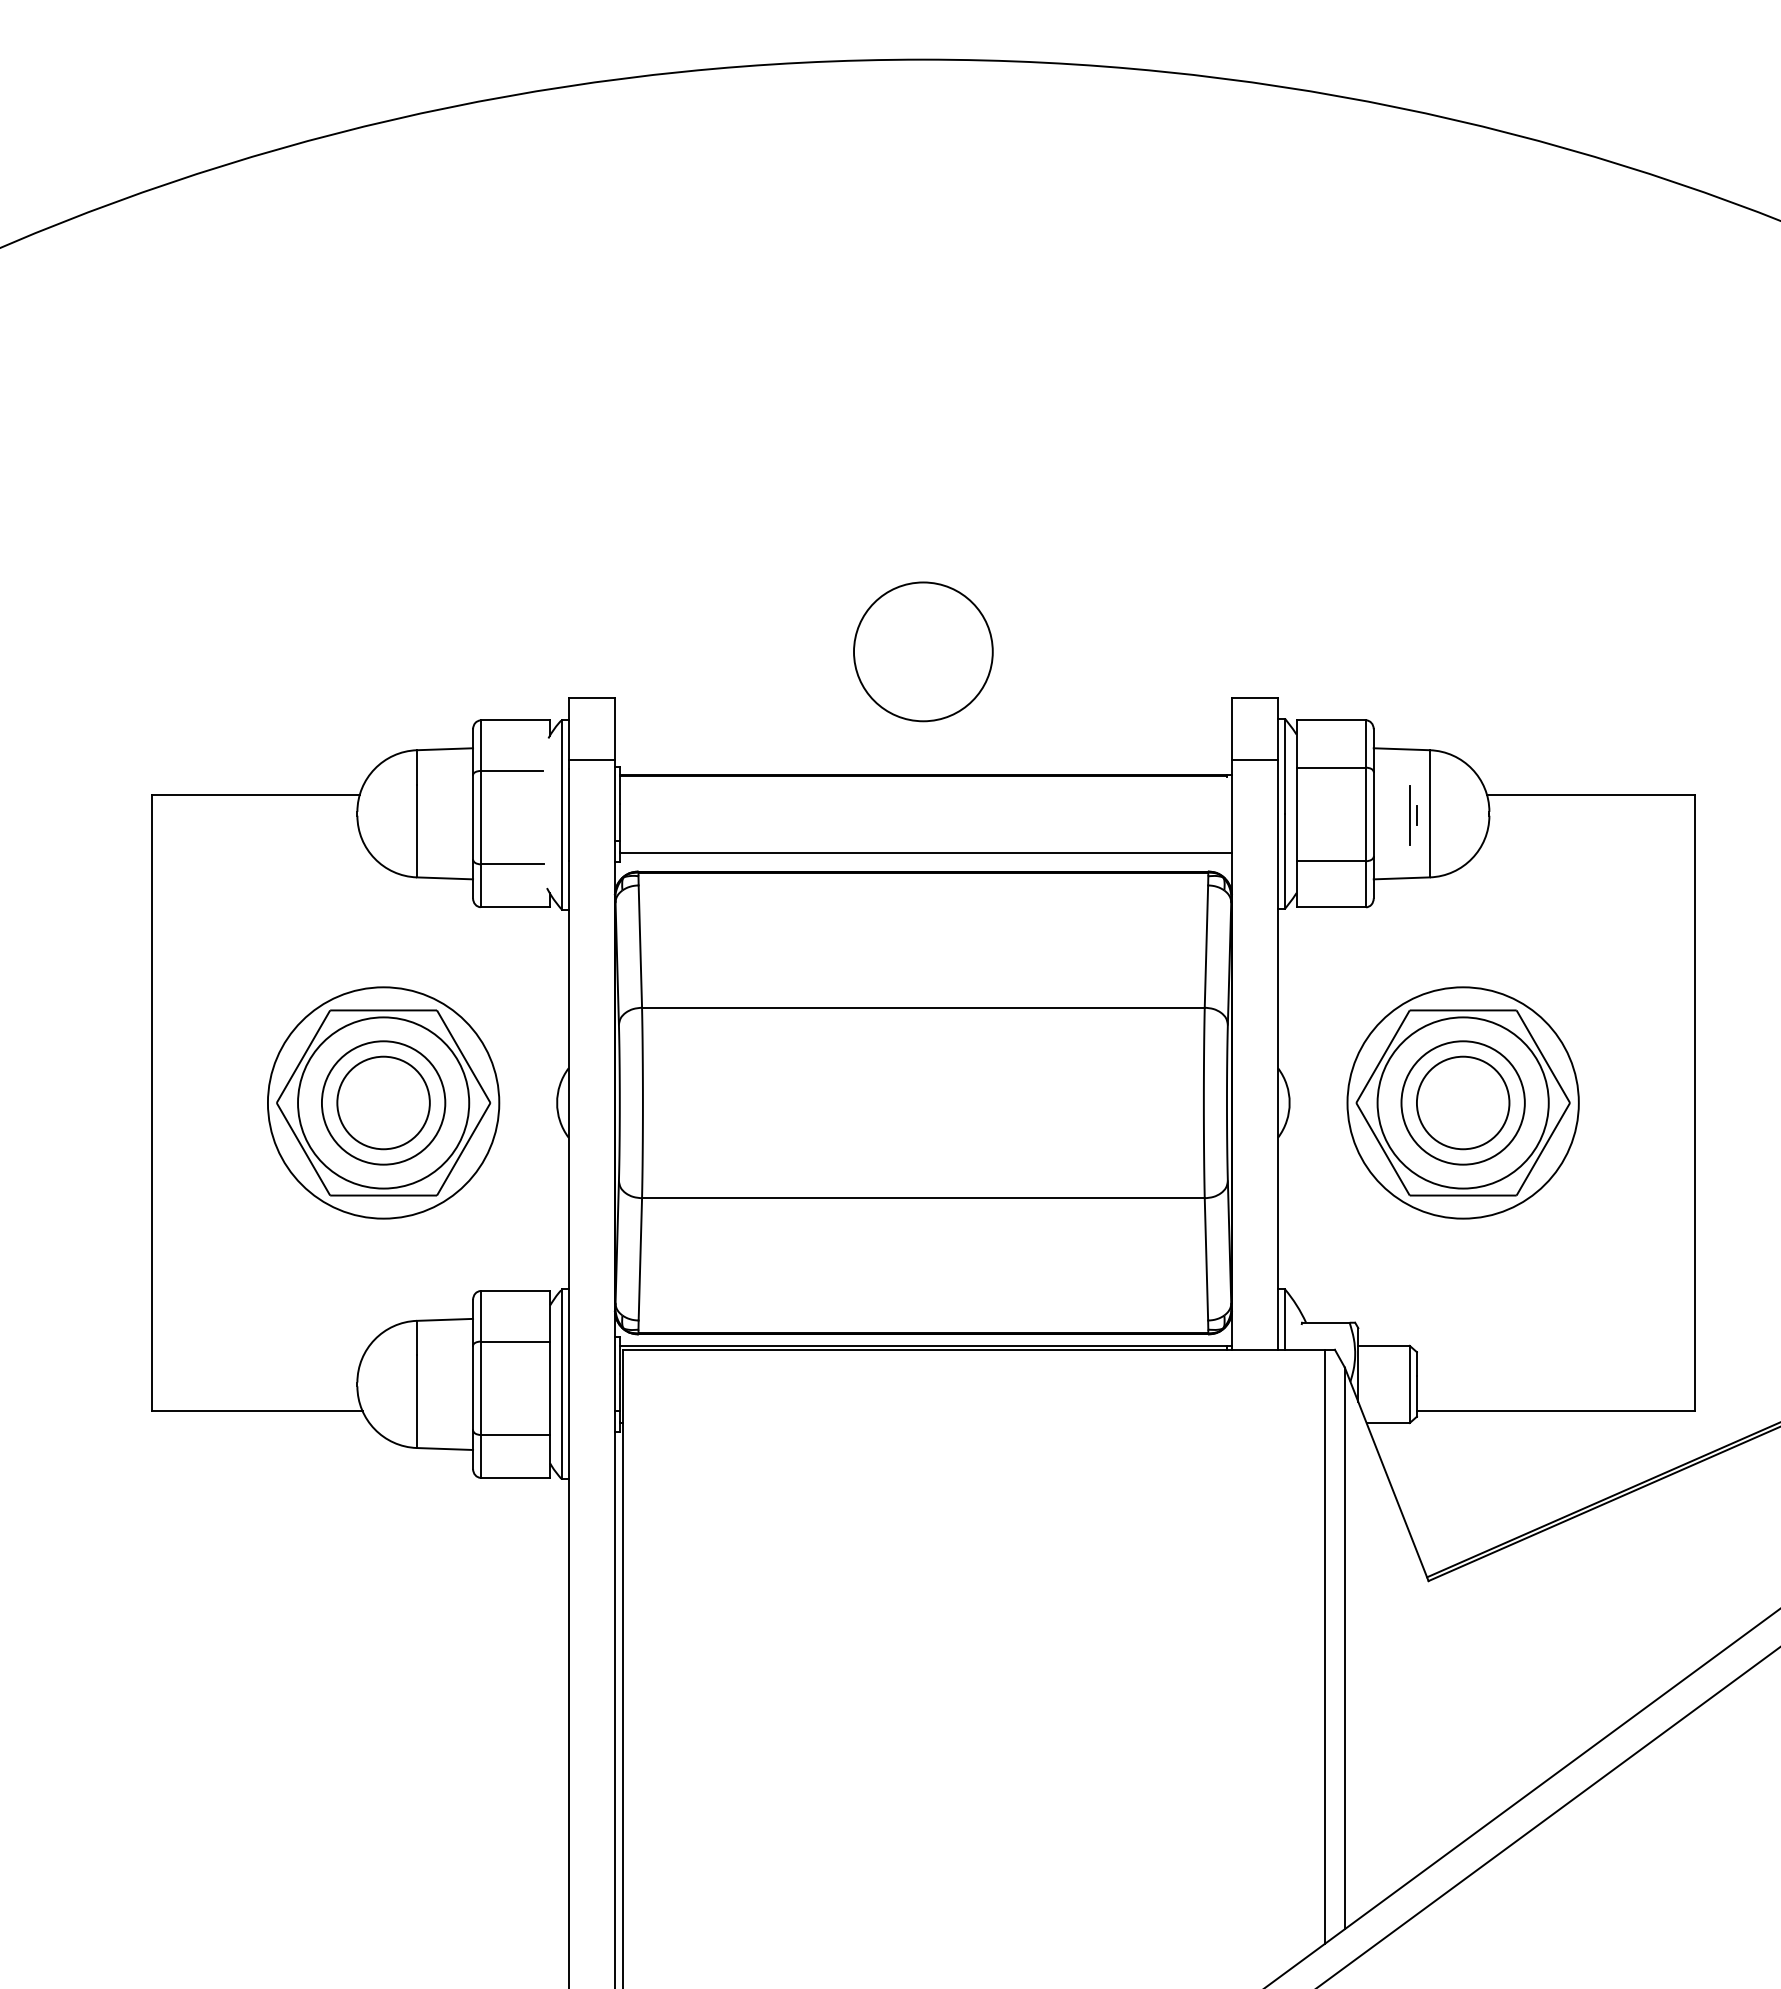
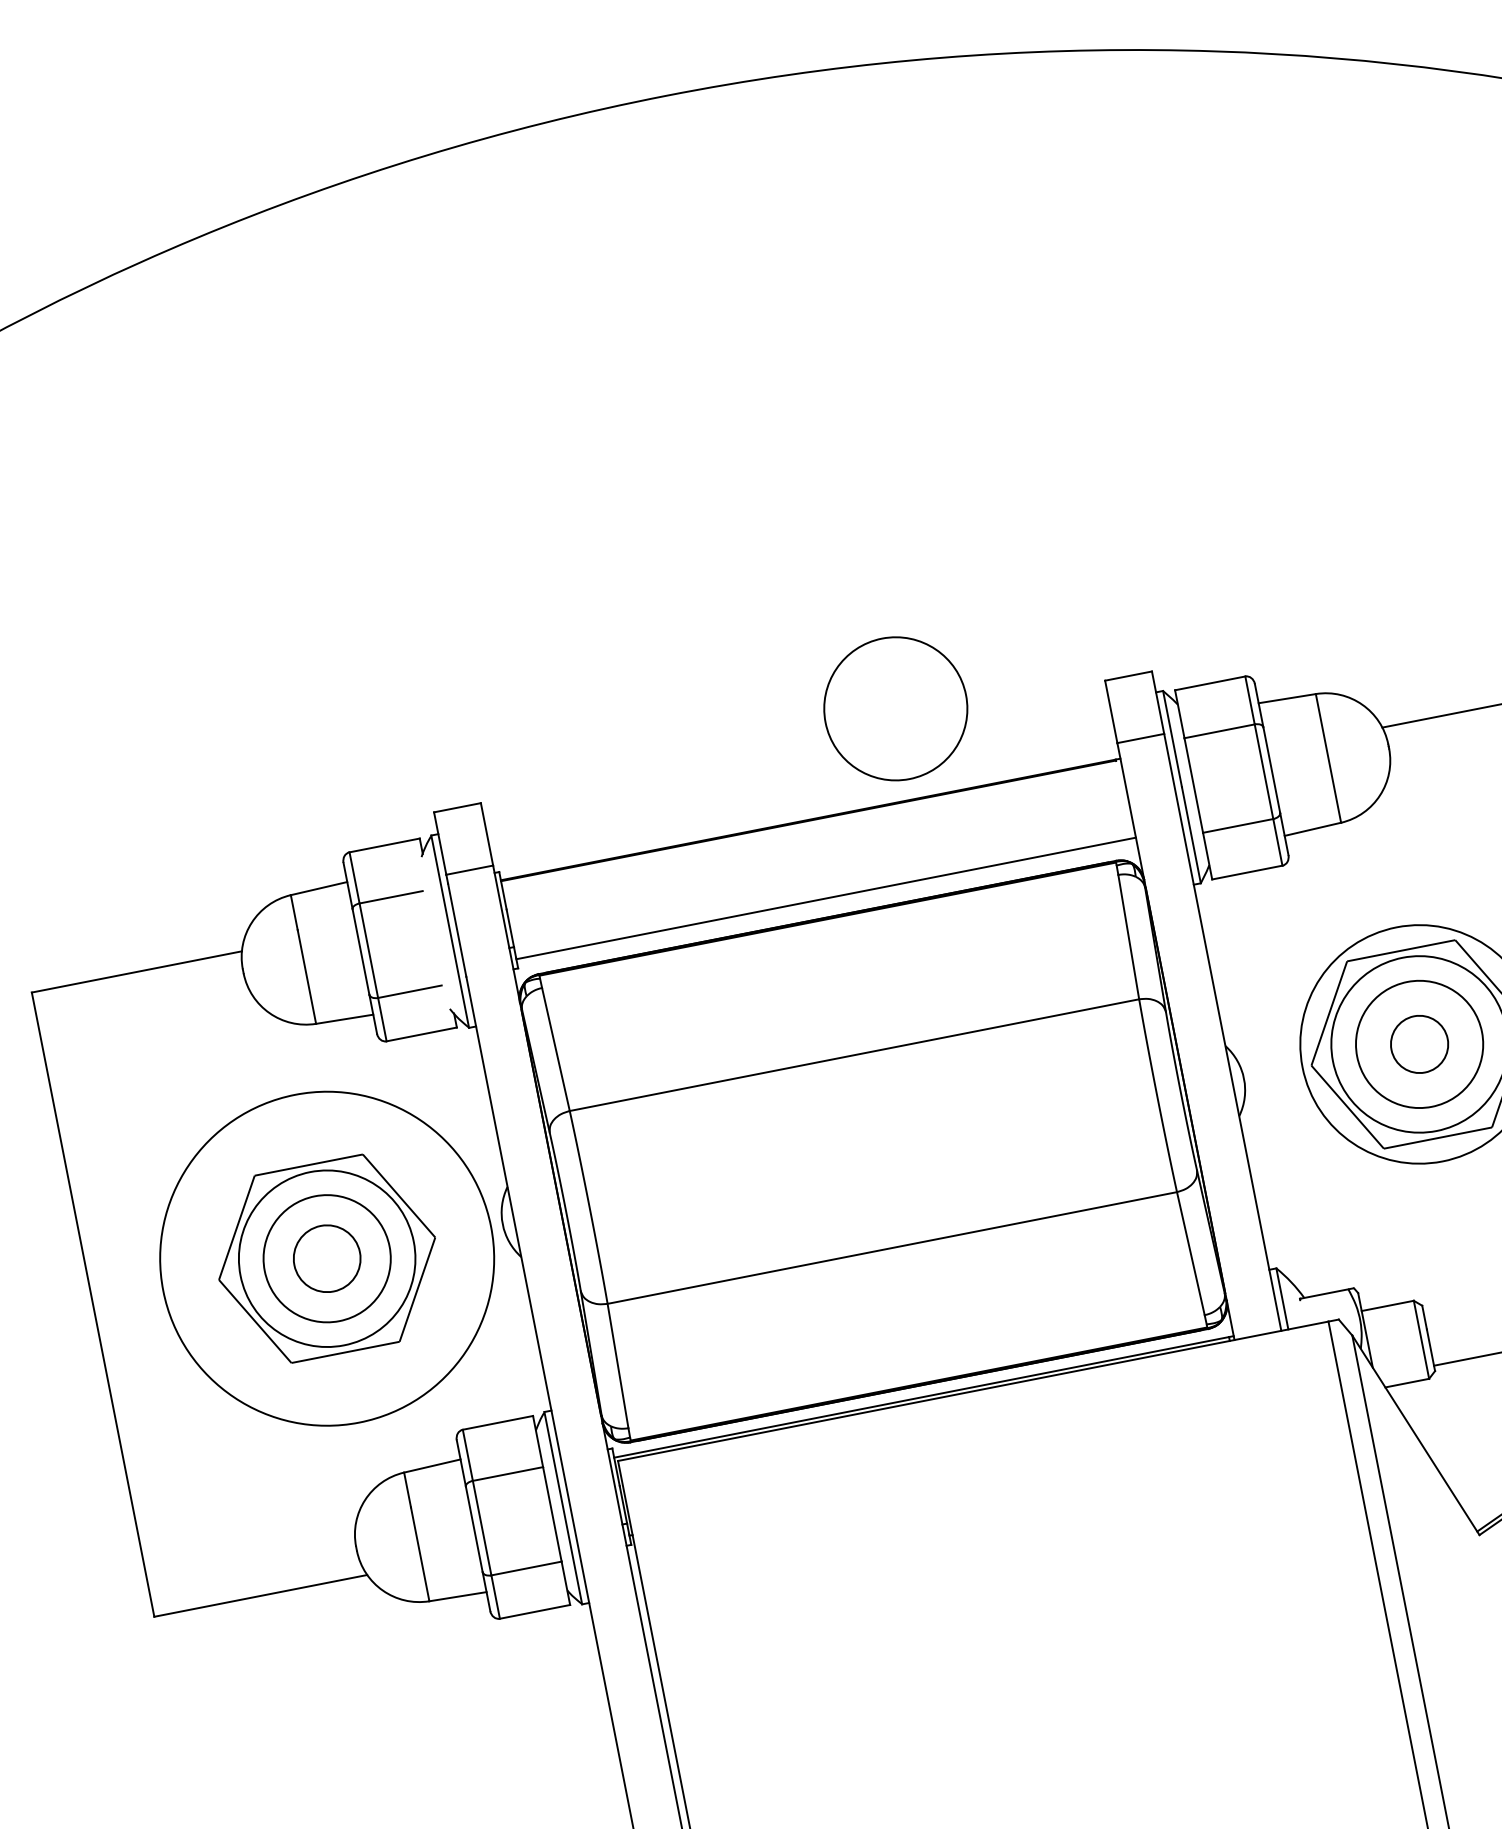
circle: (923, 651) -> (895, 708), moved
part: (1413, 815) -> (1312, 763), removed
circle: (383, 1102) -> (326, 1258), size x0.7
circle: (383, 1102) -> (326, 1258), size x1.4
circle: (1462, 1102) -> (1418, 1044), size x0.6

